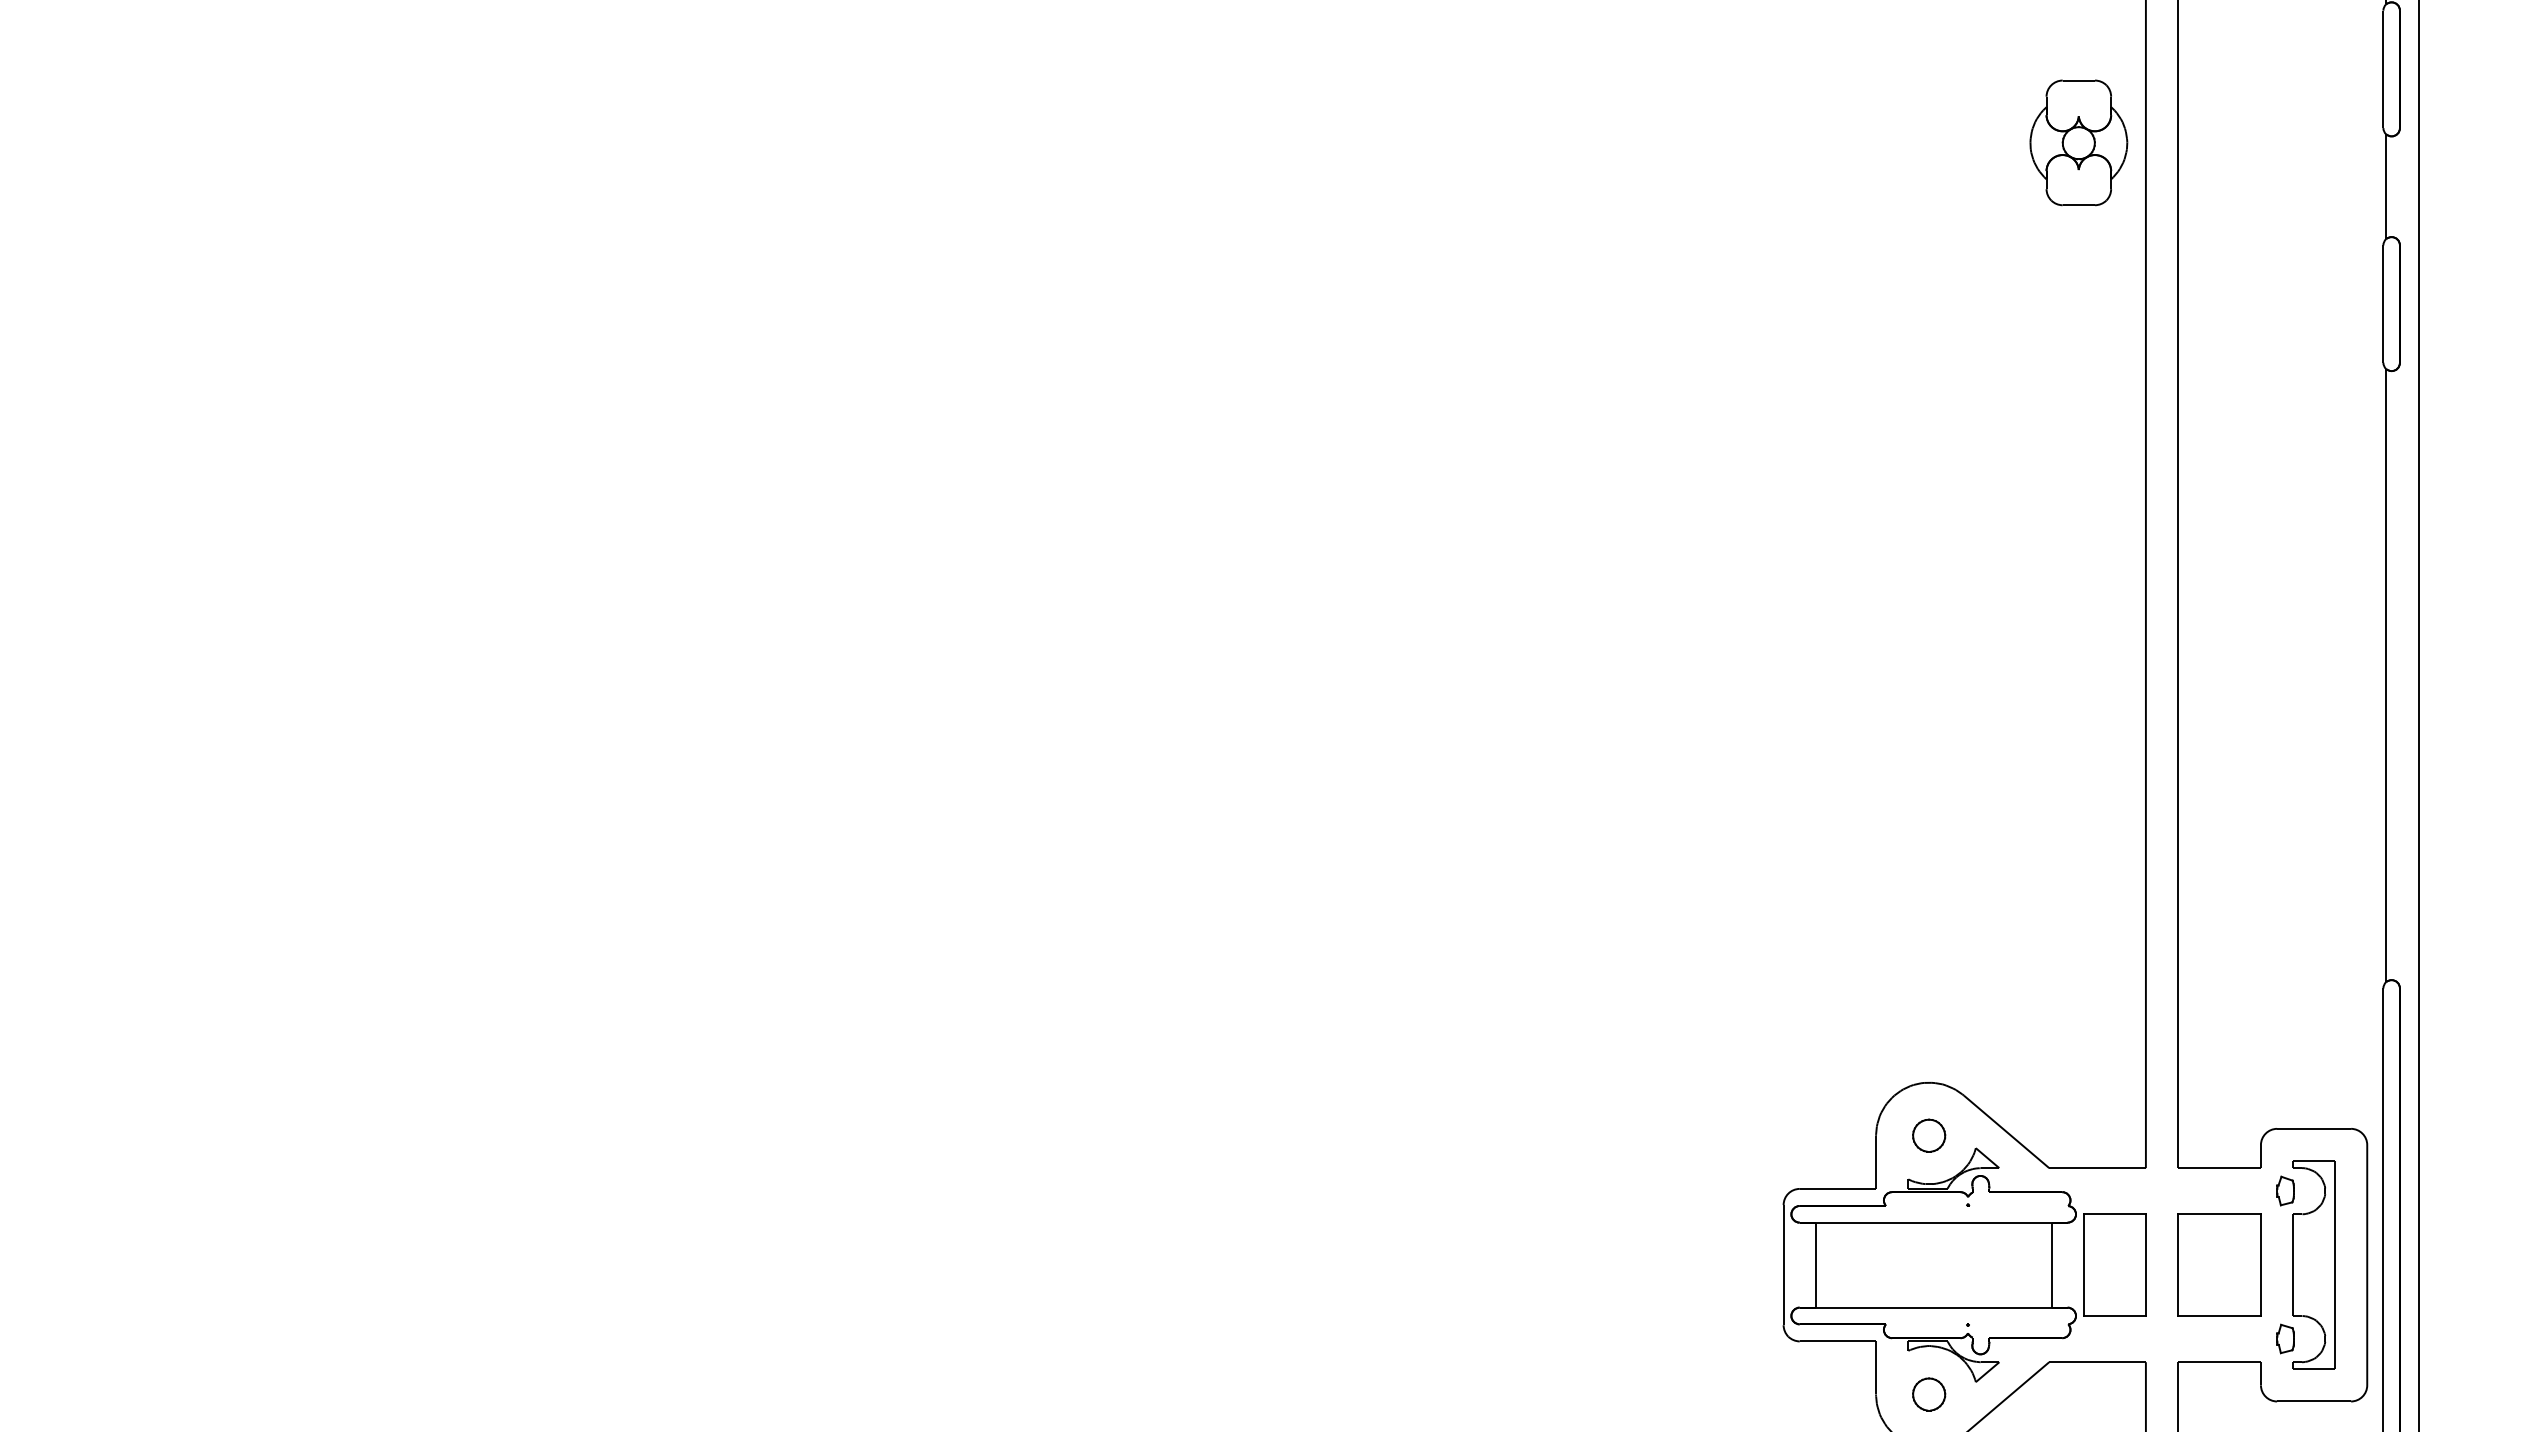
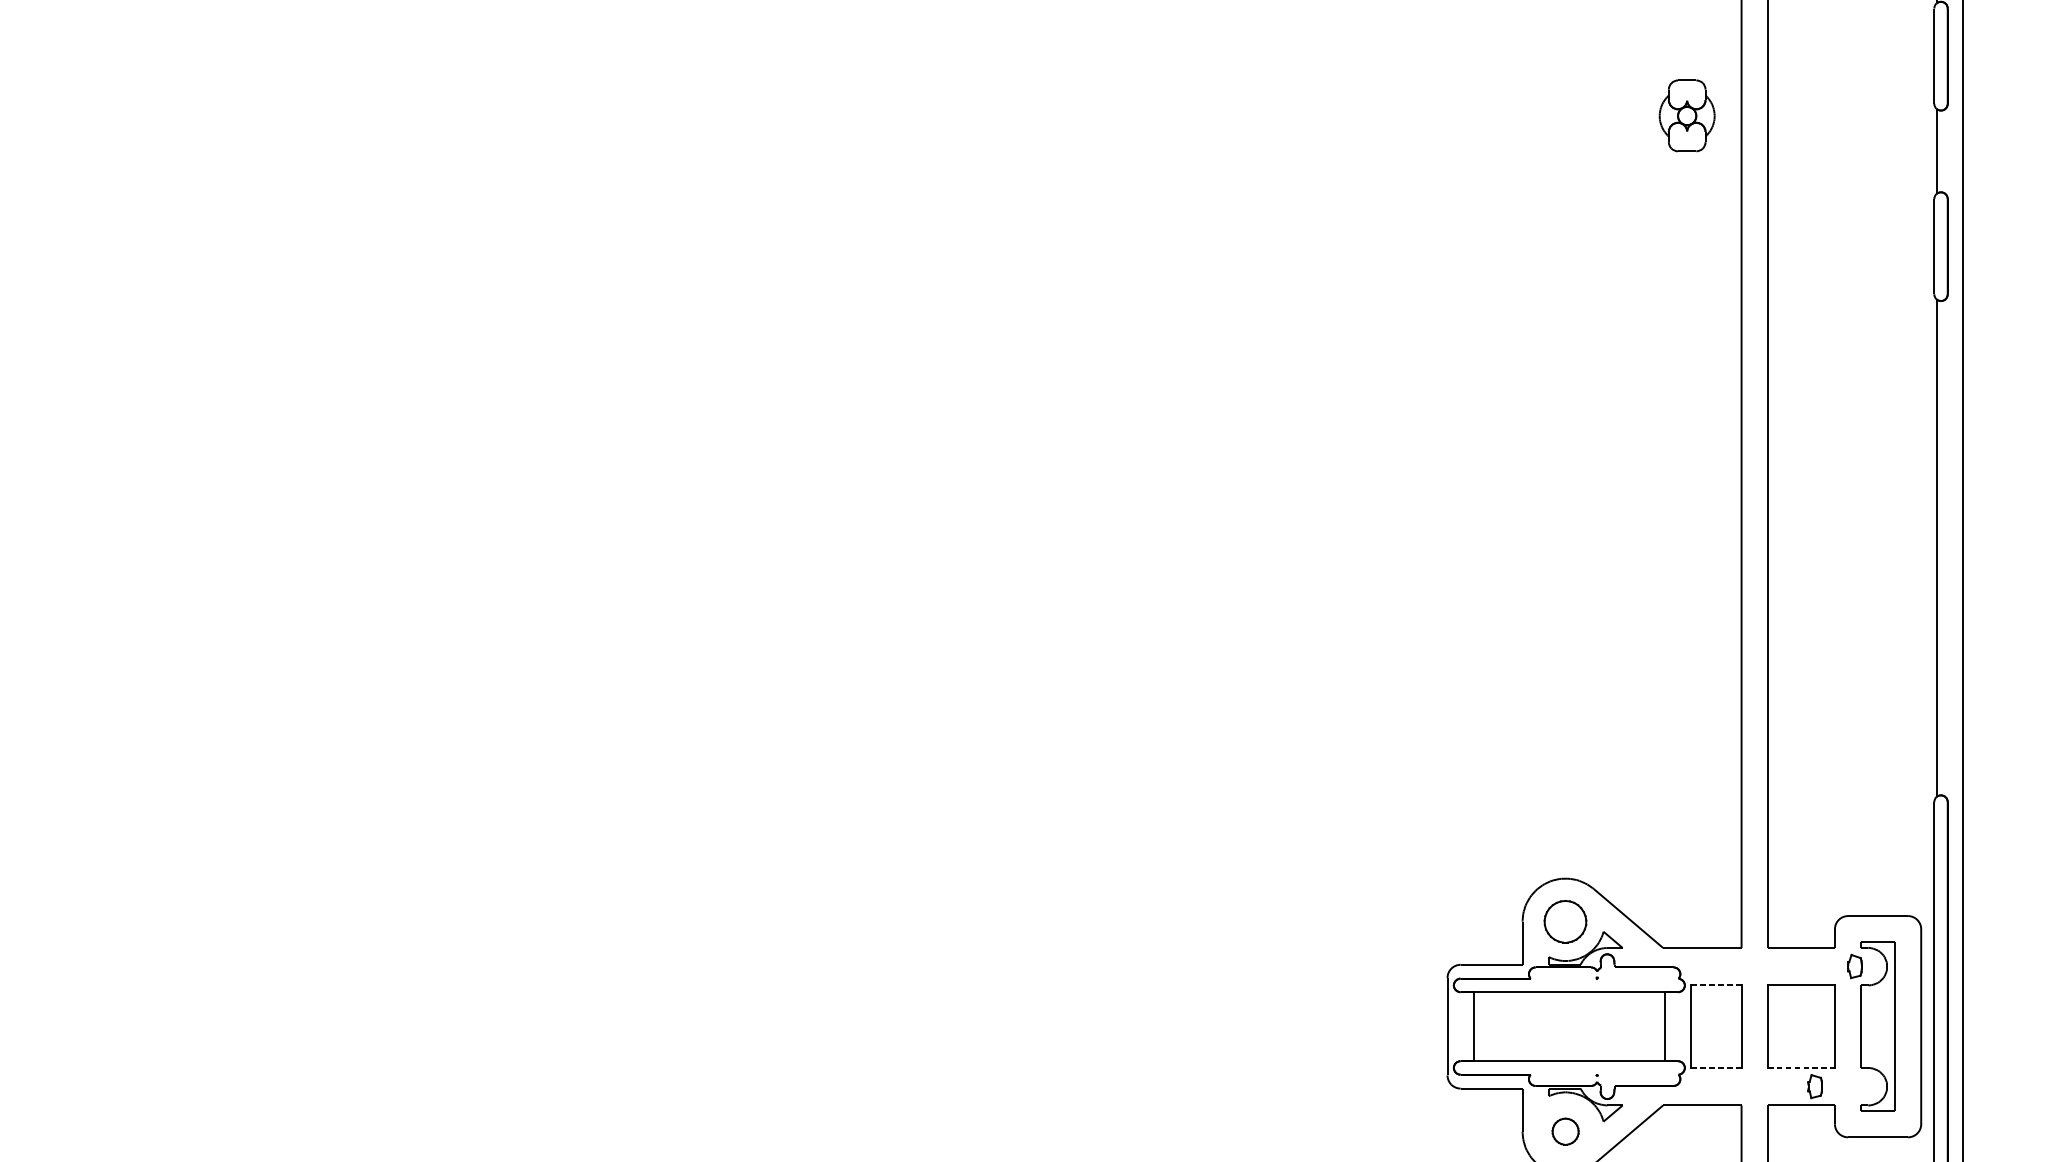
part: (2078, 142) -> (1686, 115), size x0.7
part: (1929, 1135) -> (1565, 921), size x1.6
line: (2114, 1214) -> (1716, 985), solid -> dashed
line: (2115, 1315) -> (1716, 1067), solid -> dashed
line: (2220, 1315) -> (1802, 1067), solid -> dashed
part: (2285, 1338) -> (1815, 1086), moved

